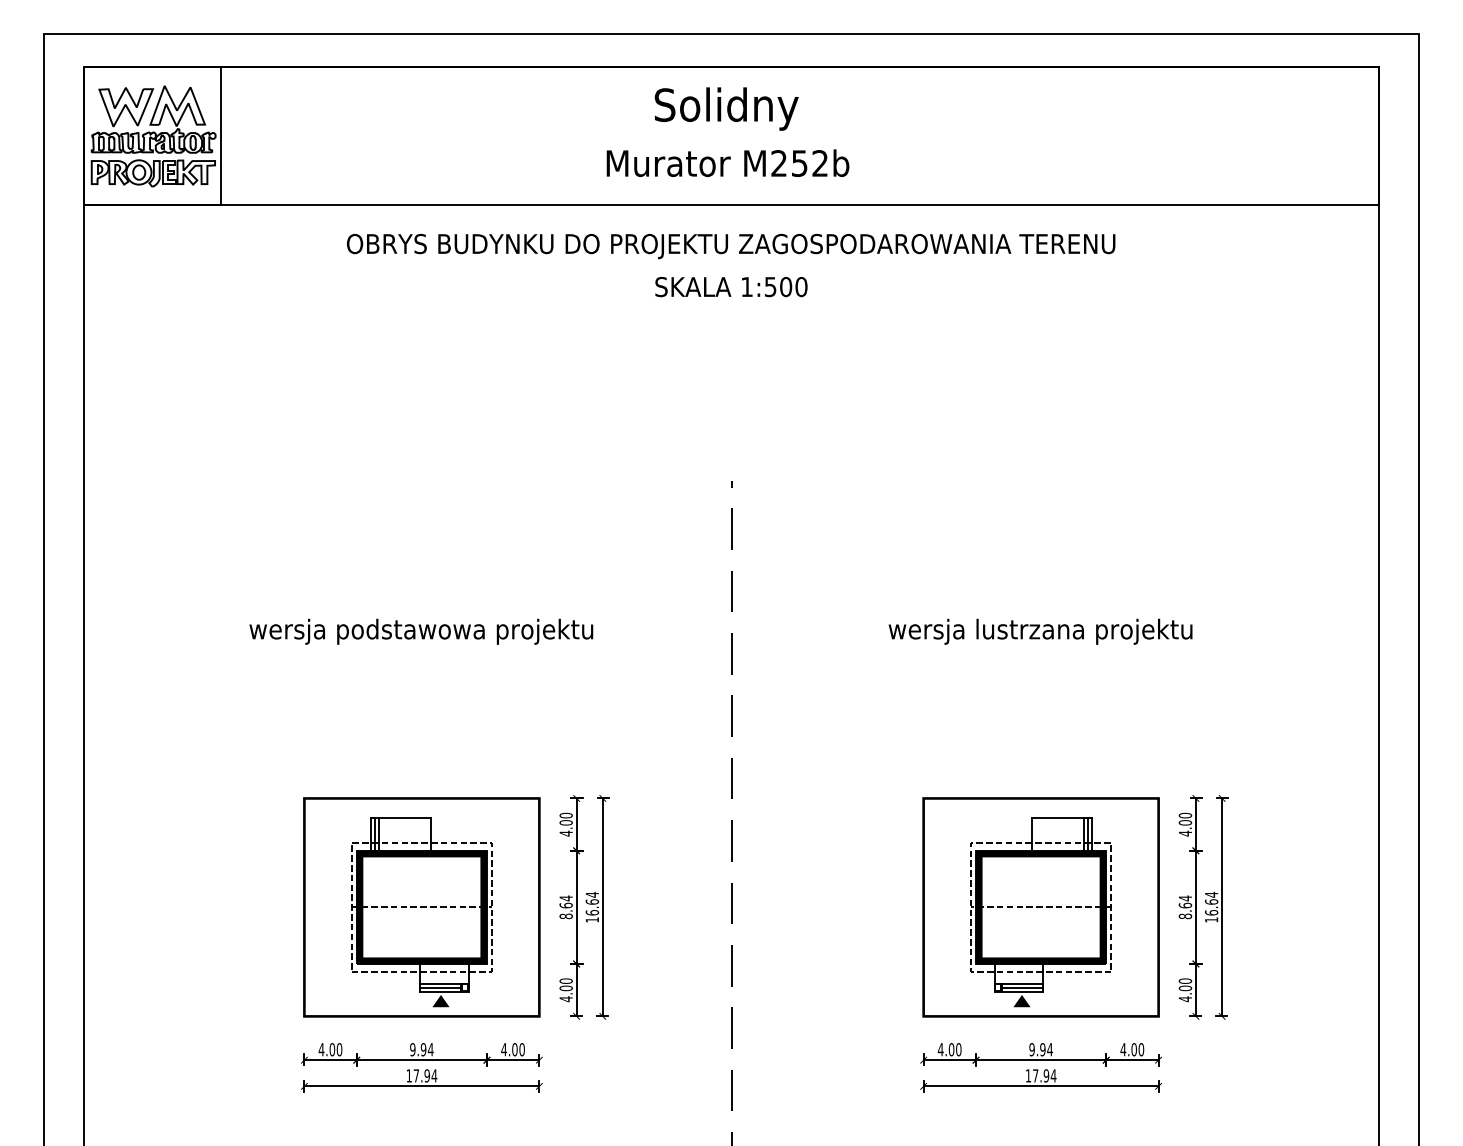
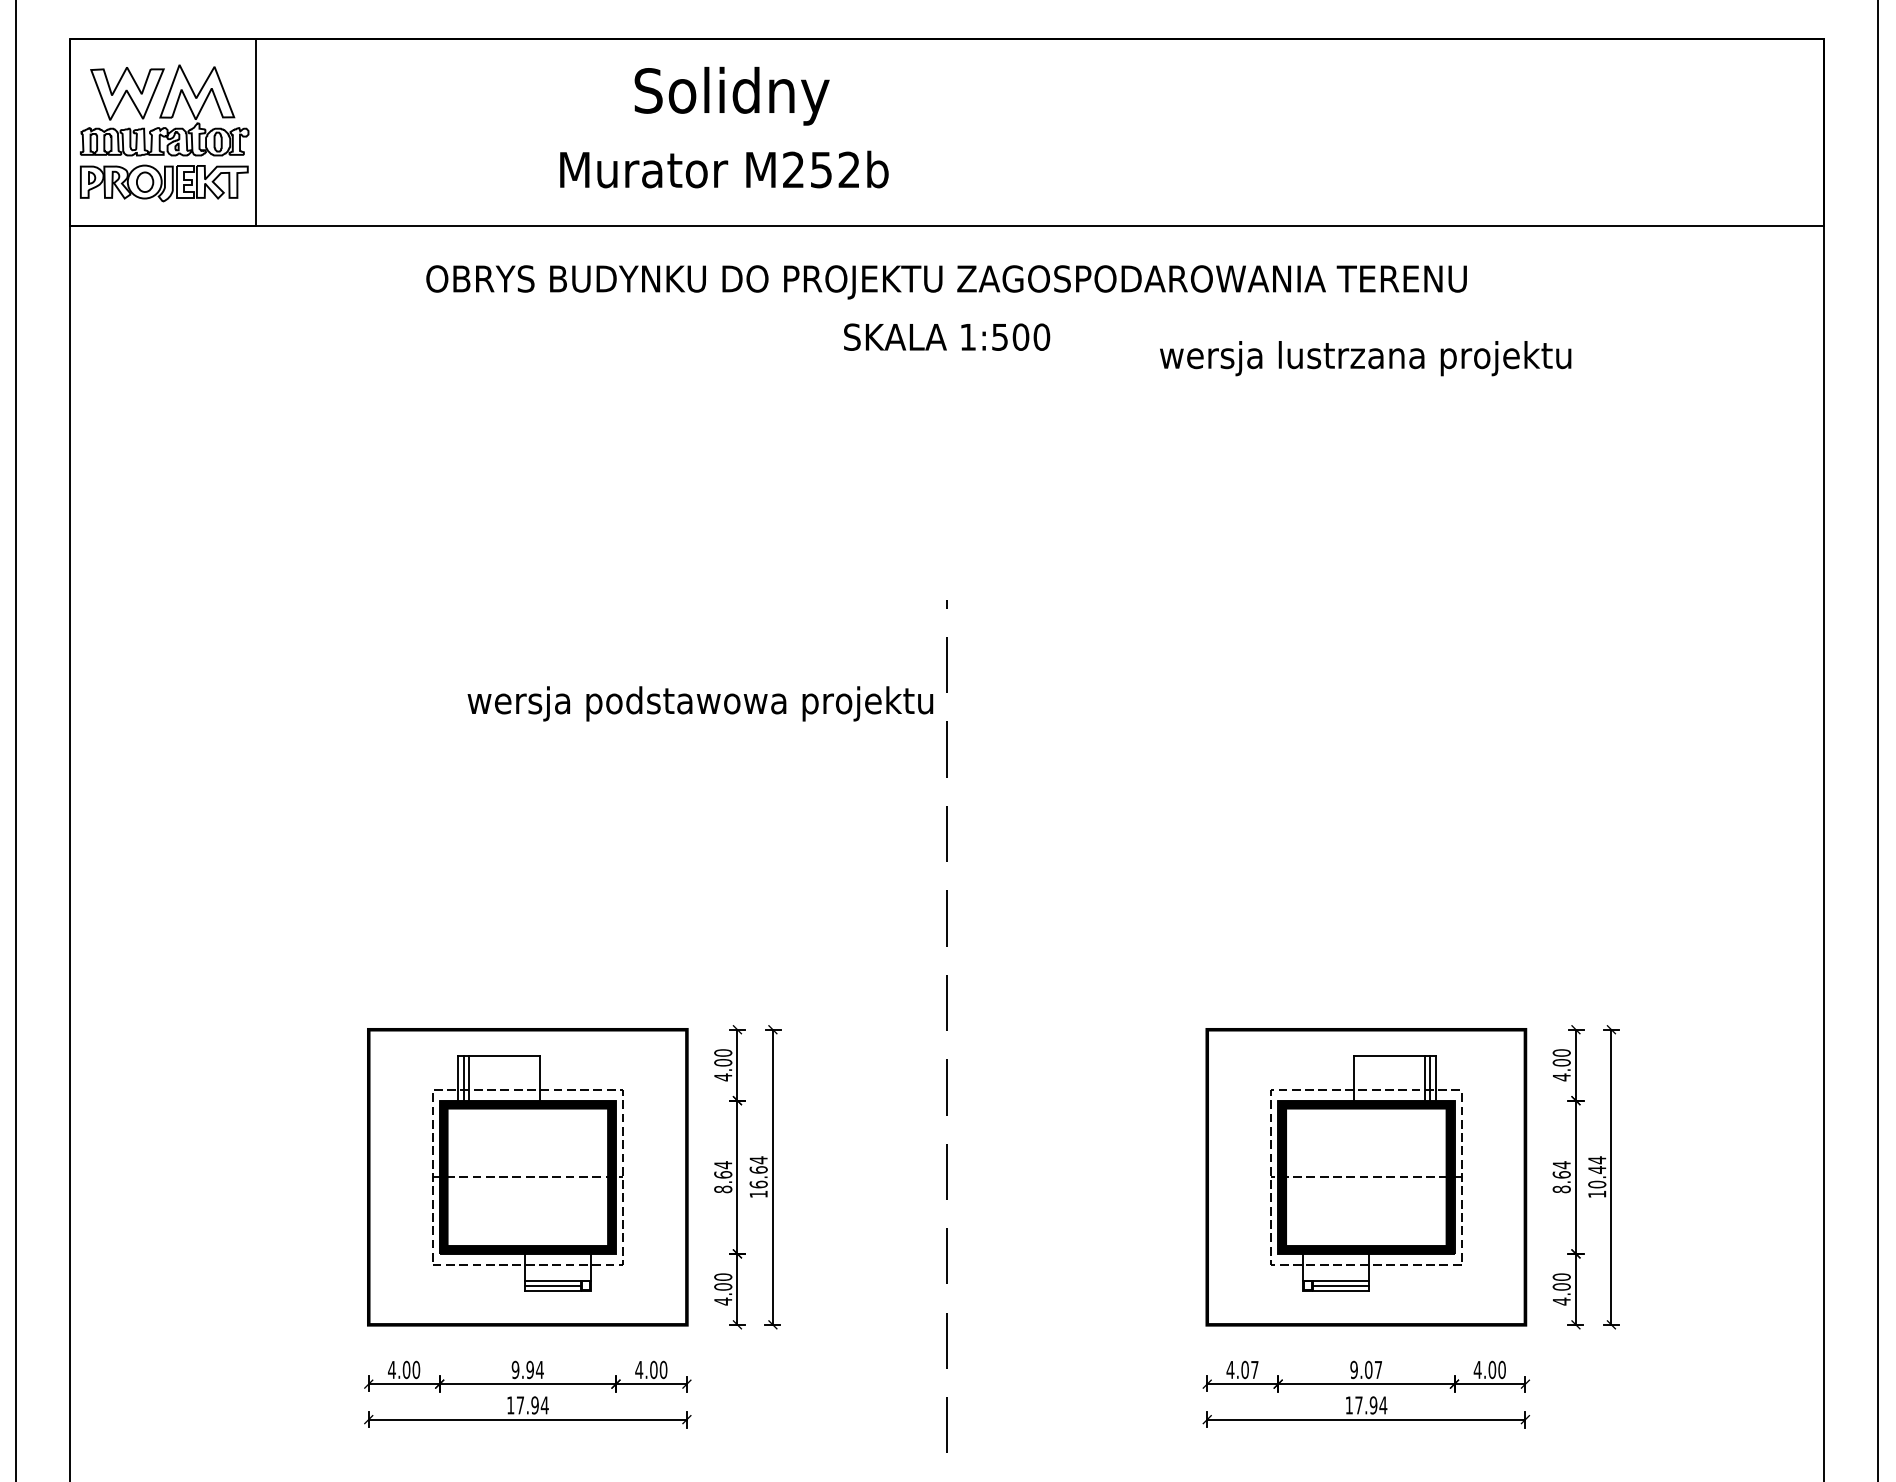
text: (726, 108) -> (731, 95), moved
text: (727, 162) -> (723, 168), moved
text: (421, 631) -> (700, 703), moved
text: (1040, 631) -> (1365, 358), moved
text: (1211, 907) -> (1597, 1177), 16.64 -> 10.44
fill: (440, 1000) -> (553, 1303), removed
fill: (1021, 1000) -> (1339, 1303), removed
text: (958, 1049) -> (1254, 1369), 4.00 -> 4.07
text: (1046, 1049) -> (1373, 1369), 9.94 -> 9.07

